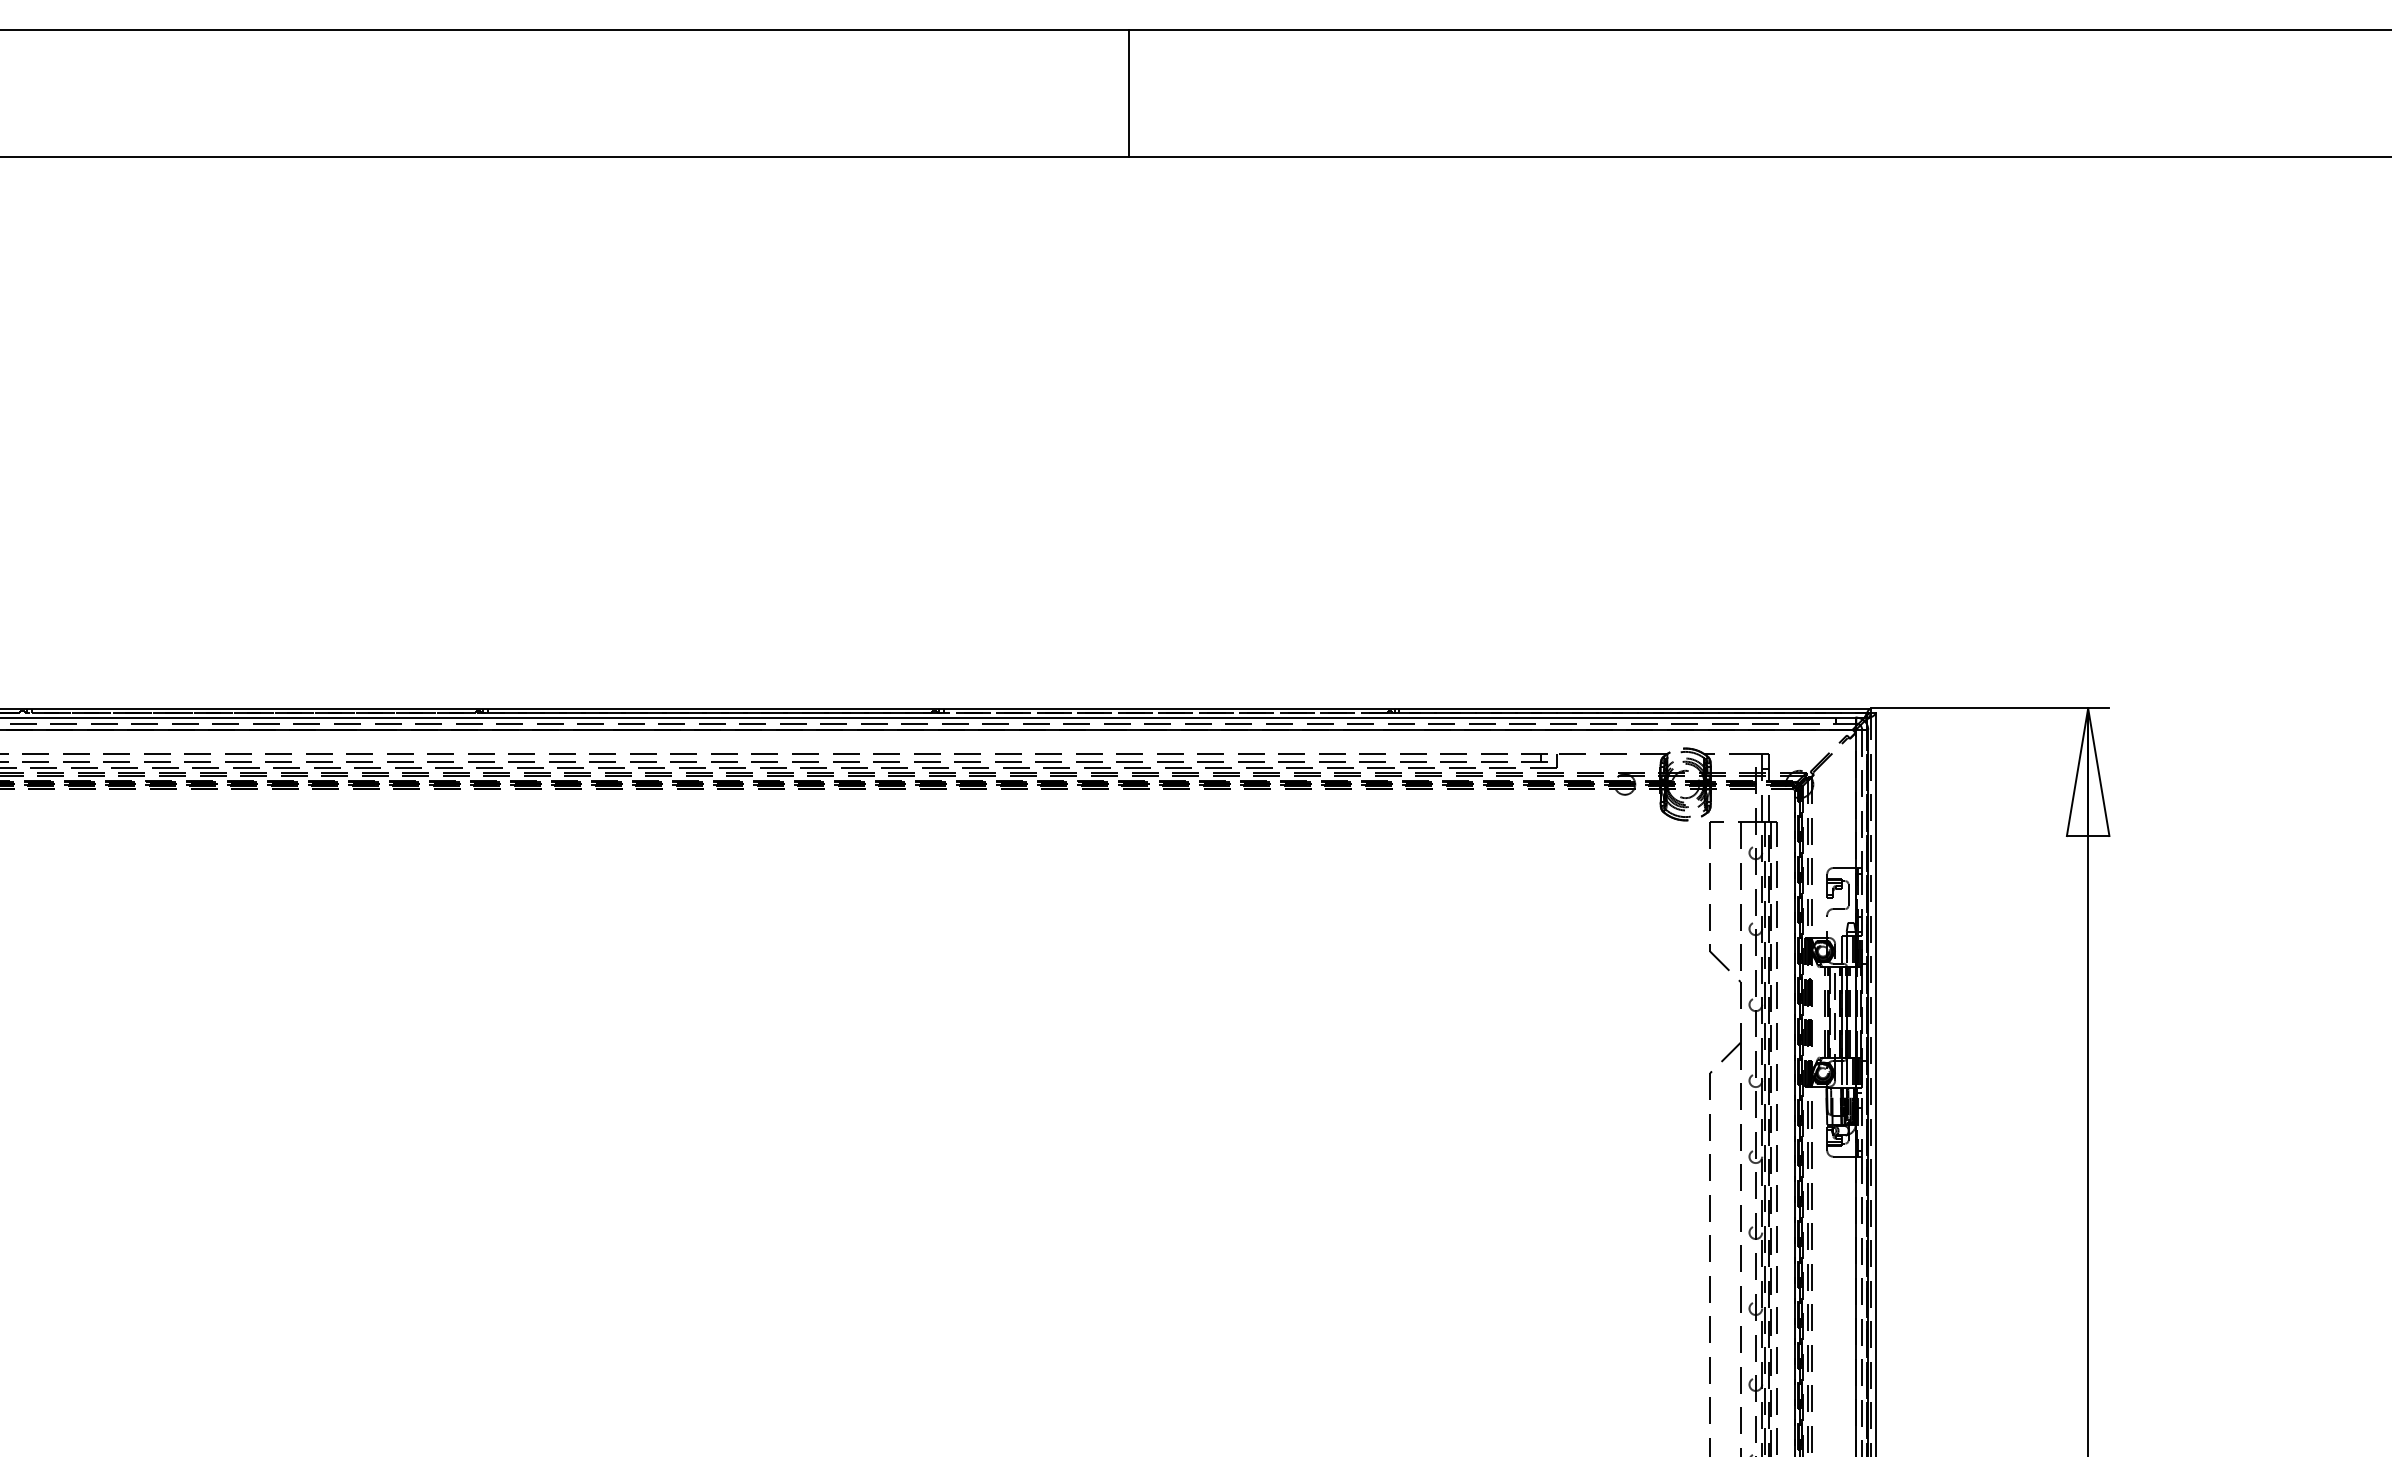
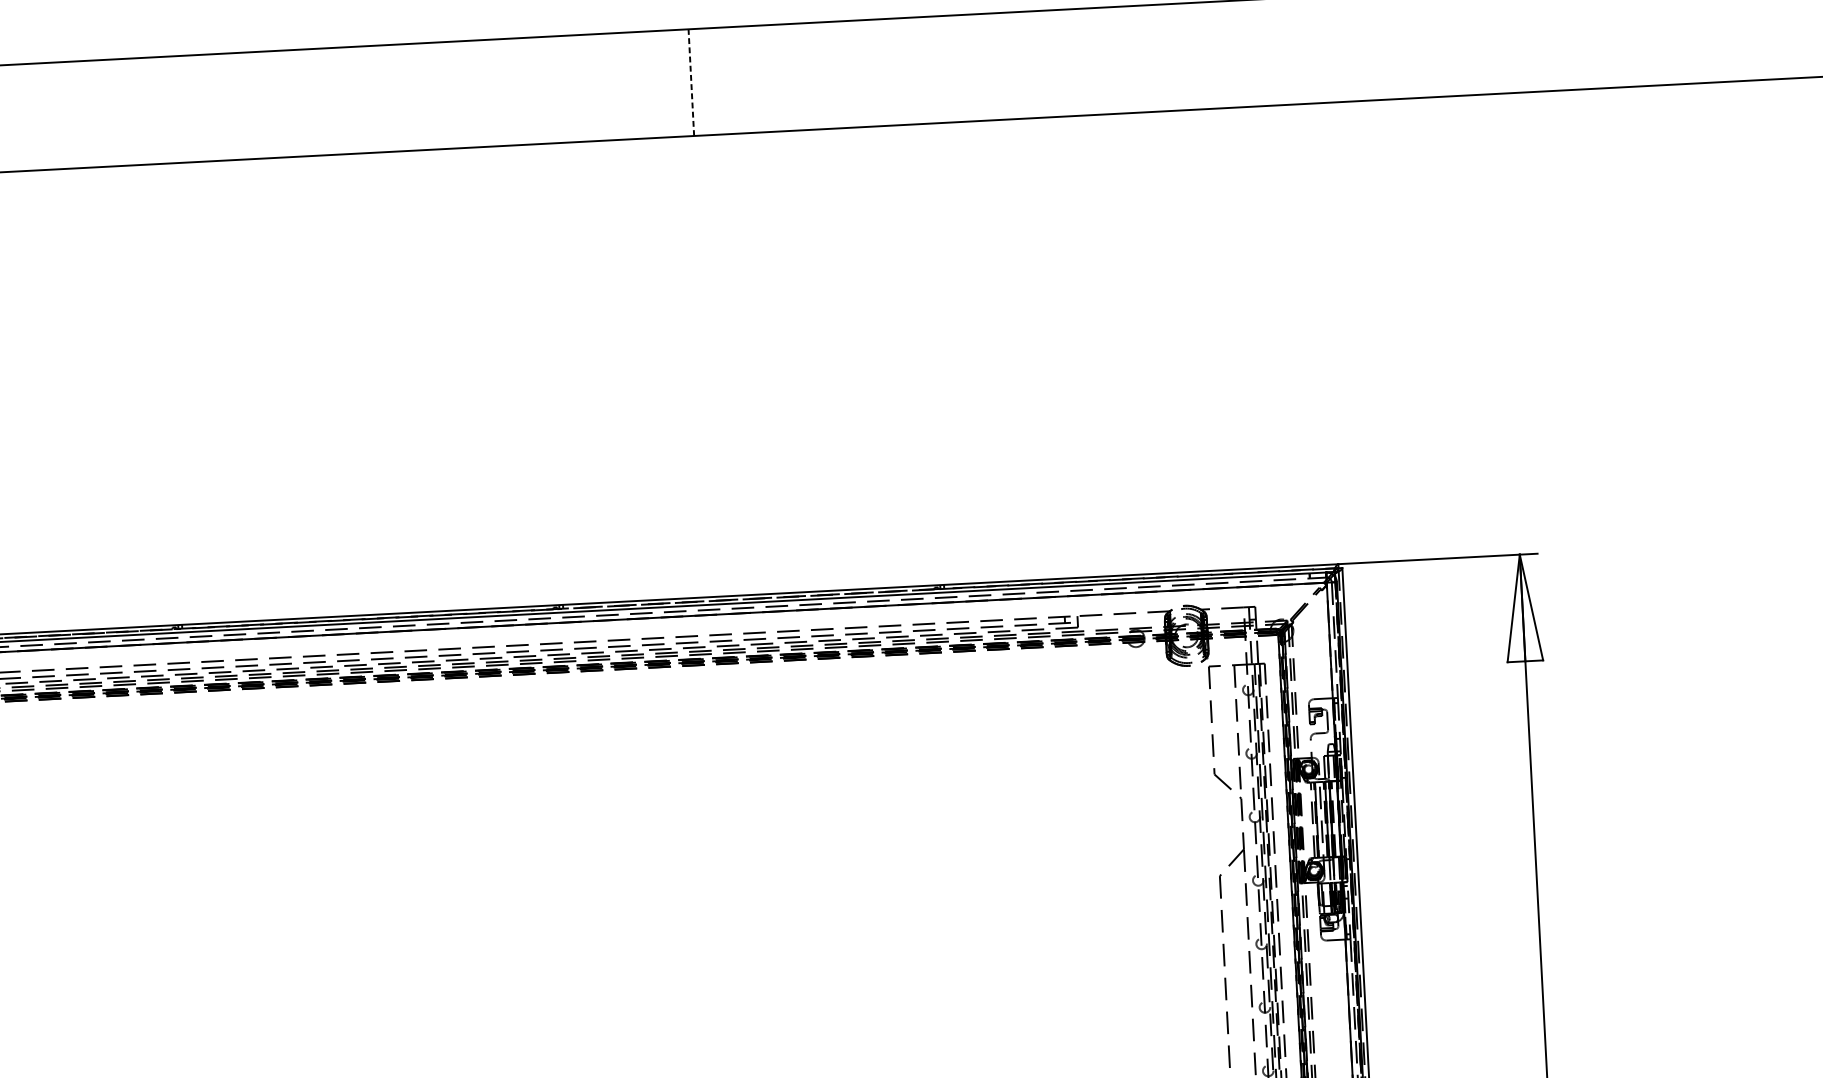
line: (1129, 93) -> (691, 82), solid -> dashed

